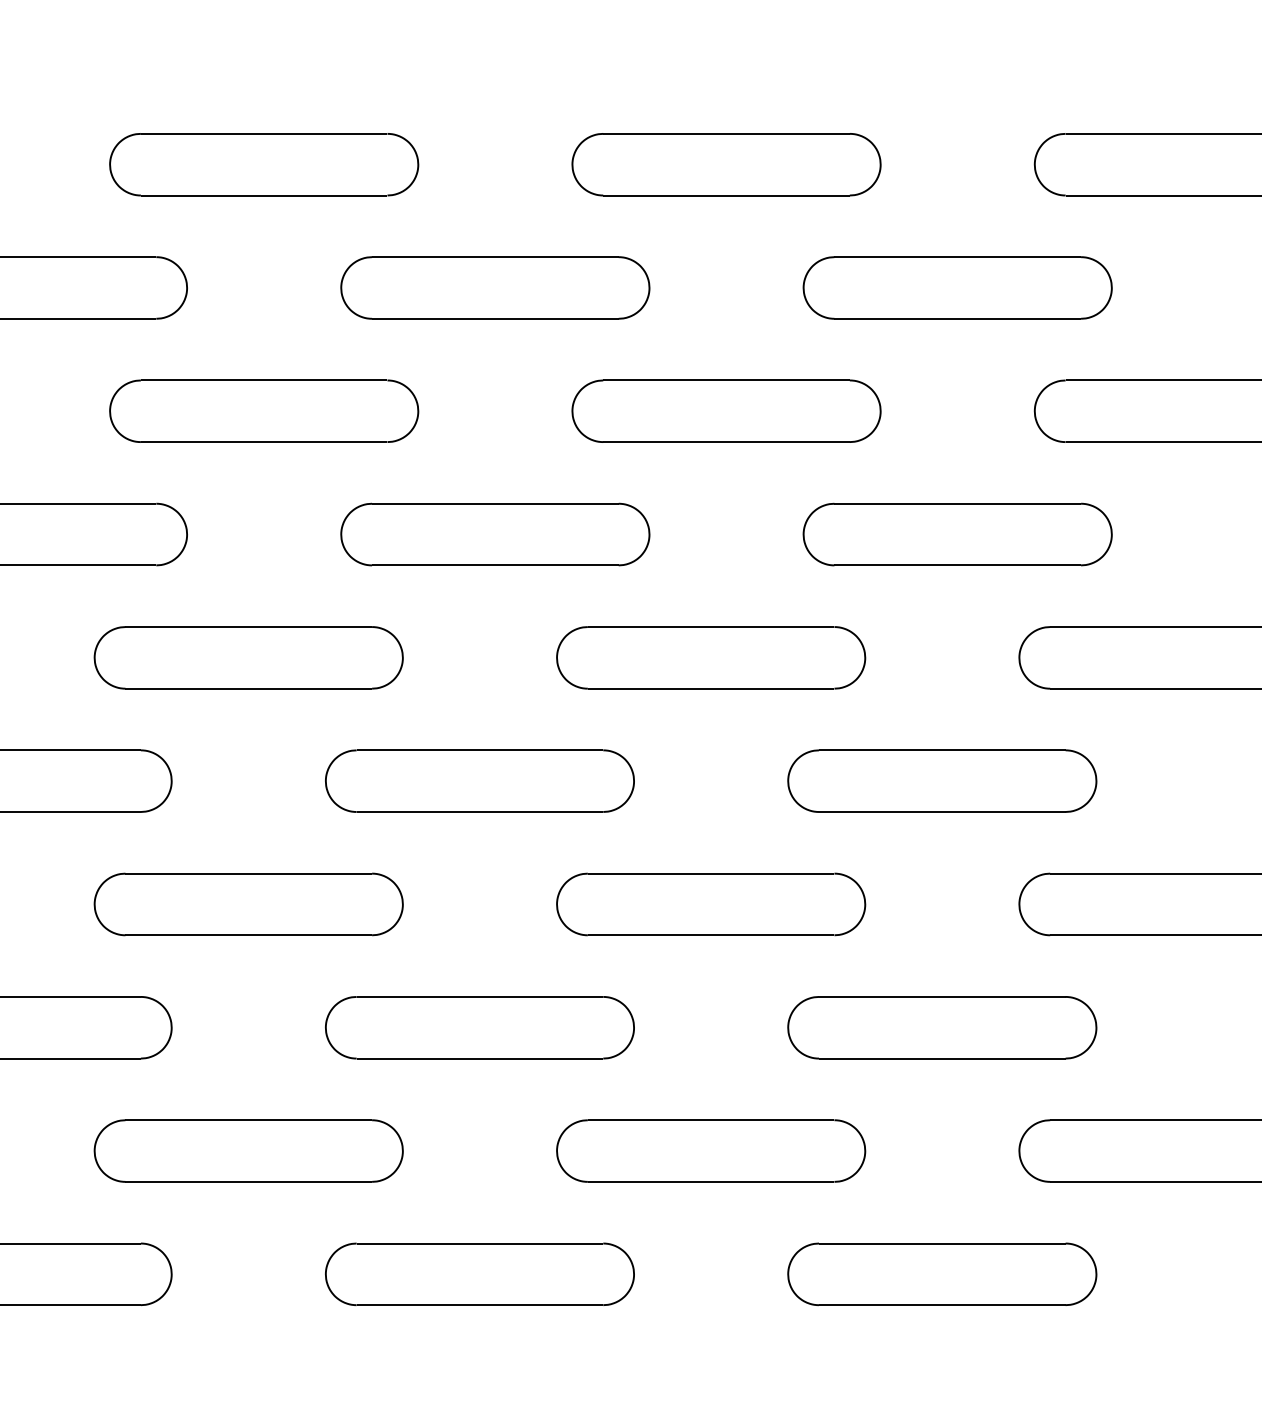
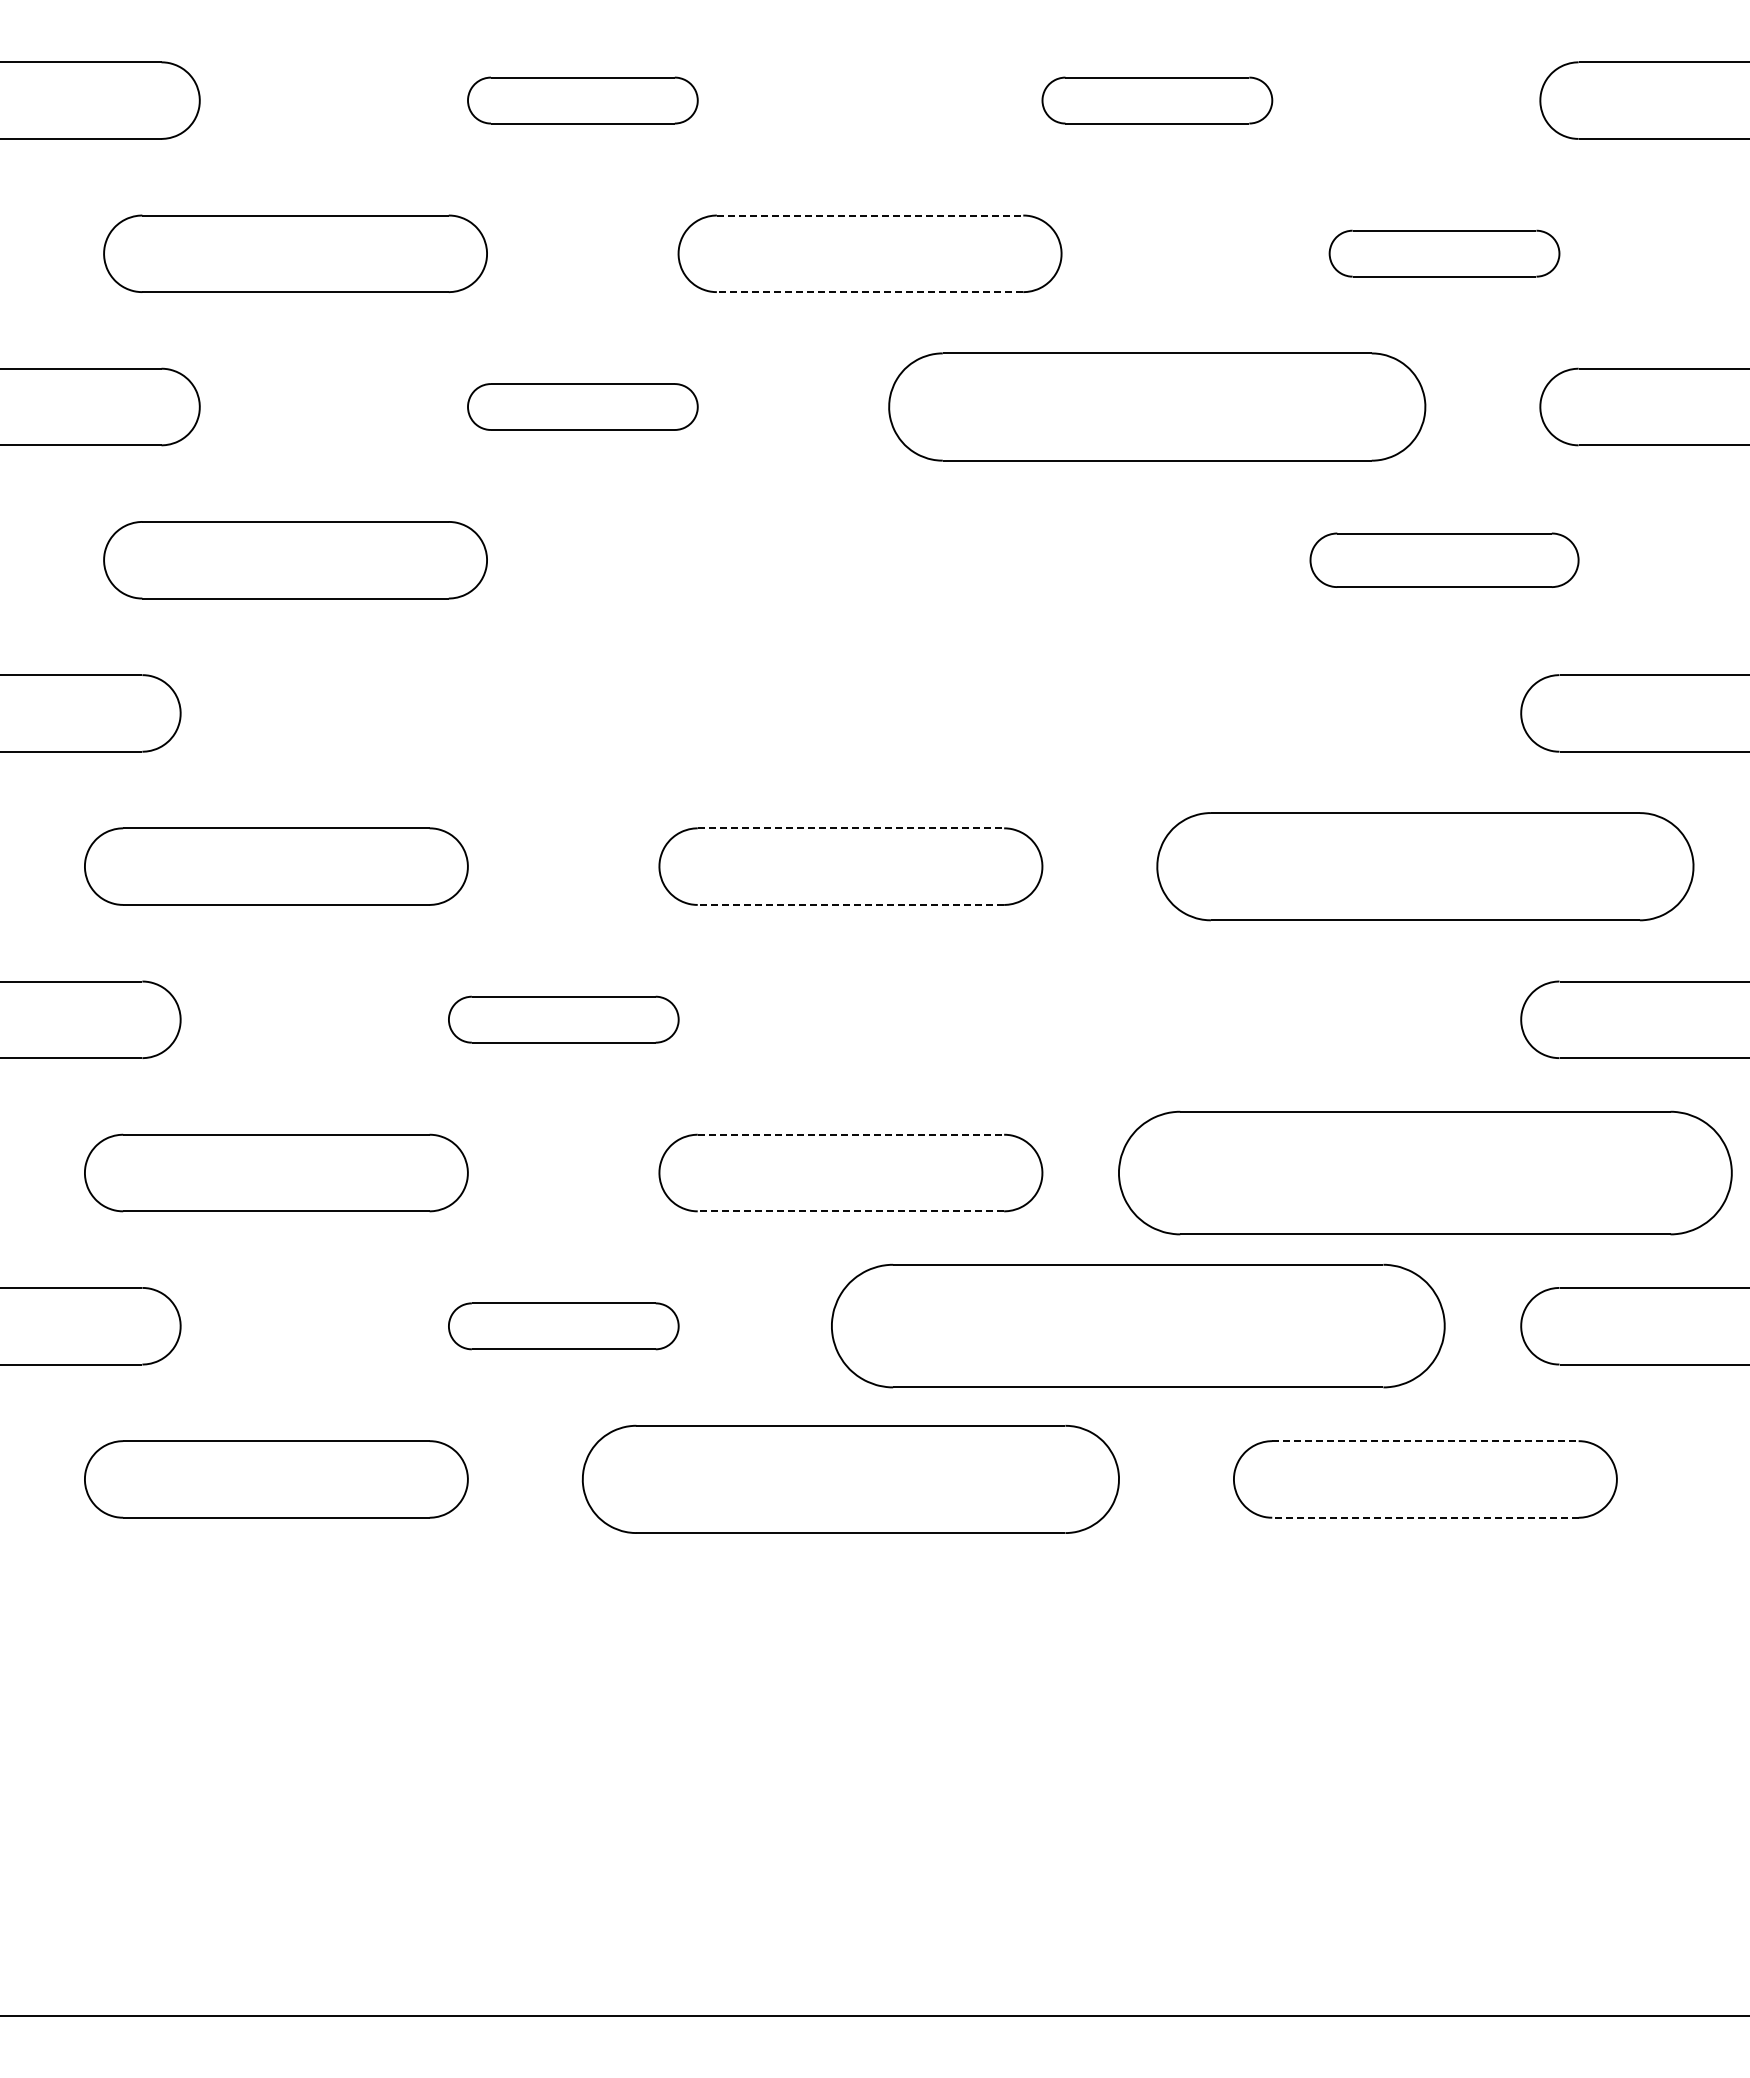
part: (263, 164) -> (582, 100), size x0.6
part: (726, 164) -> (1157, 100), size x0.6
line: (495, 257) -> (870, 215), solid -> dashed
part: (957, 287) -> (1444, 253), size x0.6
line: (494, 319) -> (869, 292), solid -> dashed
part: (263, 410) -> (582, 406), size x0.6
part: (726, 410) -> (1157, 406), size x1.4
part: (494, 534) -> (869, 560), removed
part: (957, 534) -> (1444, 560), size x0.7
part: (248, 657) -> (563, 713), removed
part: (710, 657) -> (1137, 713), removed
line: (480, 750) -> (851, 828), solid -> dashed
part: (942, 781) -> (1425, 866), size x1.4
line: (479, 811) -> (850, 904), solid -> dashed
part: (248, 904) -> (563, 1019), size x0.6
part: (710, 904) -> (1137, 1019), removed
line: (480, 996) -> (851, 1134), solid -> dashed
part: (942, 1027) -> (1425, 1172), size x1.6
line: (479, 1058) -> (850, 1211), solid -> dashed
part: (248, 1151) -> (563, 1326), size x0.6
part: (710, 1151) -> (1137, 1326), size x1.6
line: (942, 1243) -> (1425, 1441), solid -> dashed
part: (479, 1274) -> (850, 1479), size x1.4
line: (941, 1304) -> (1424, 1517), solid -> dashed

